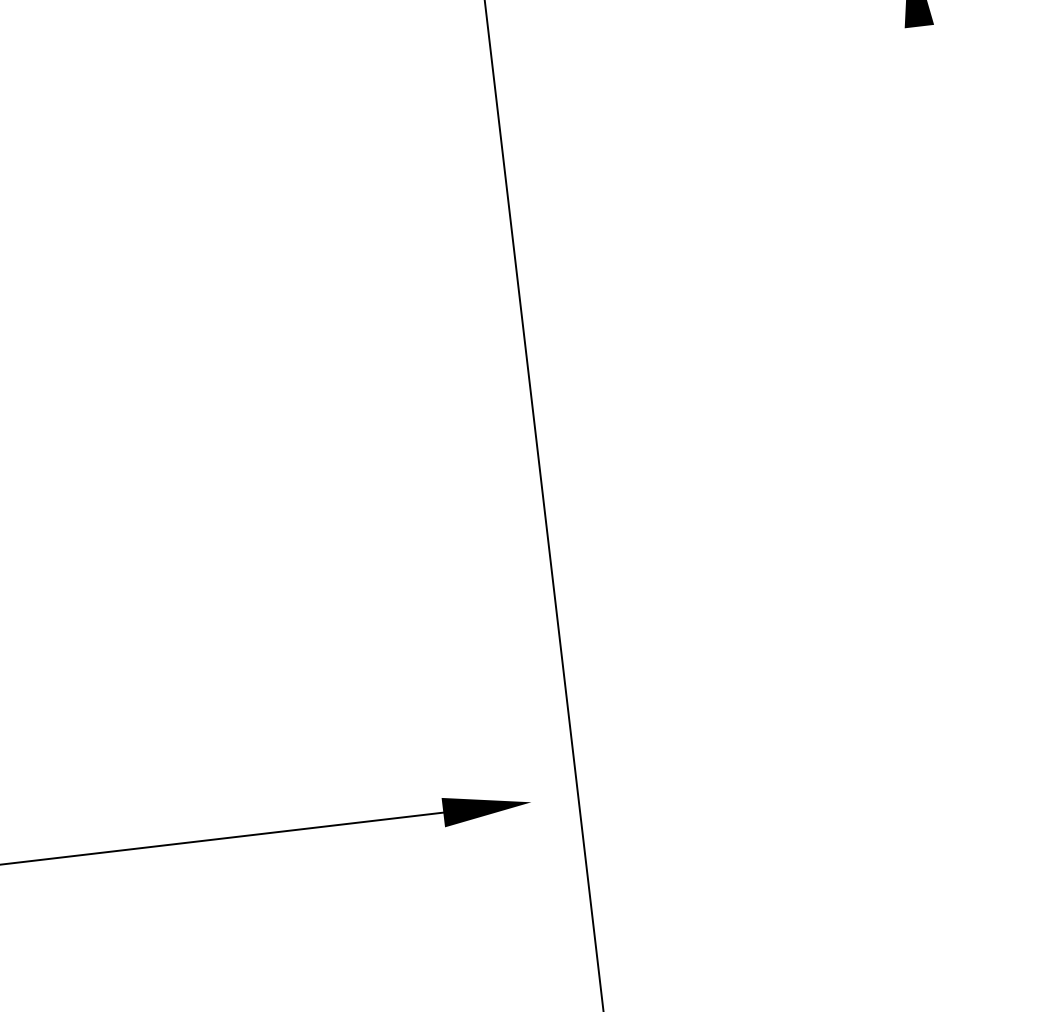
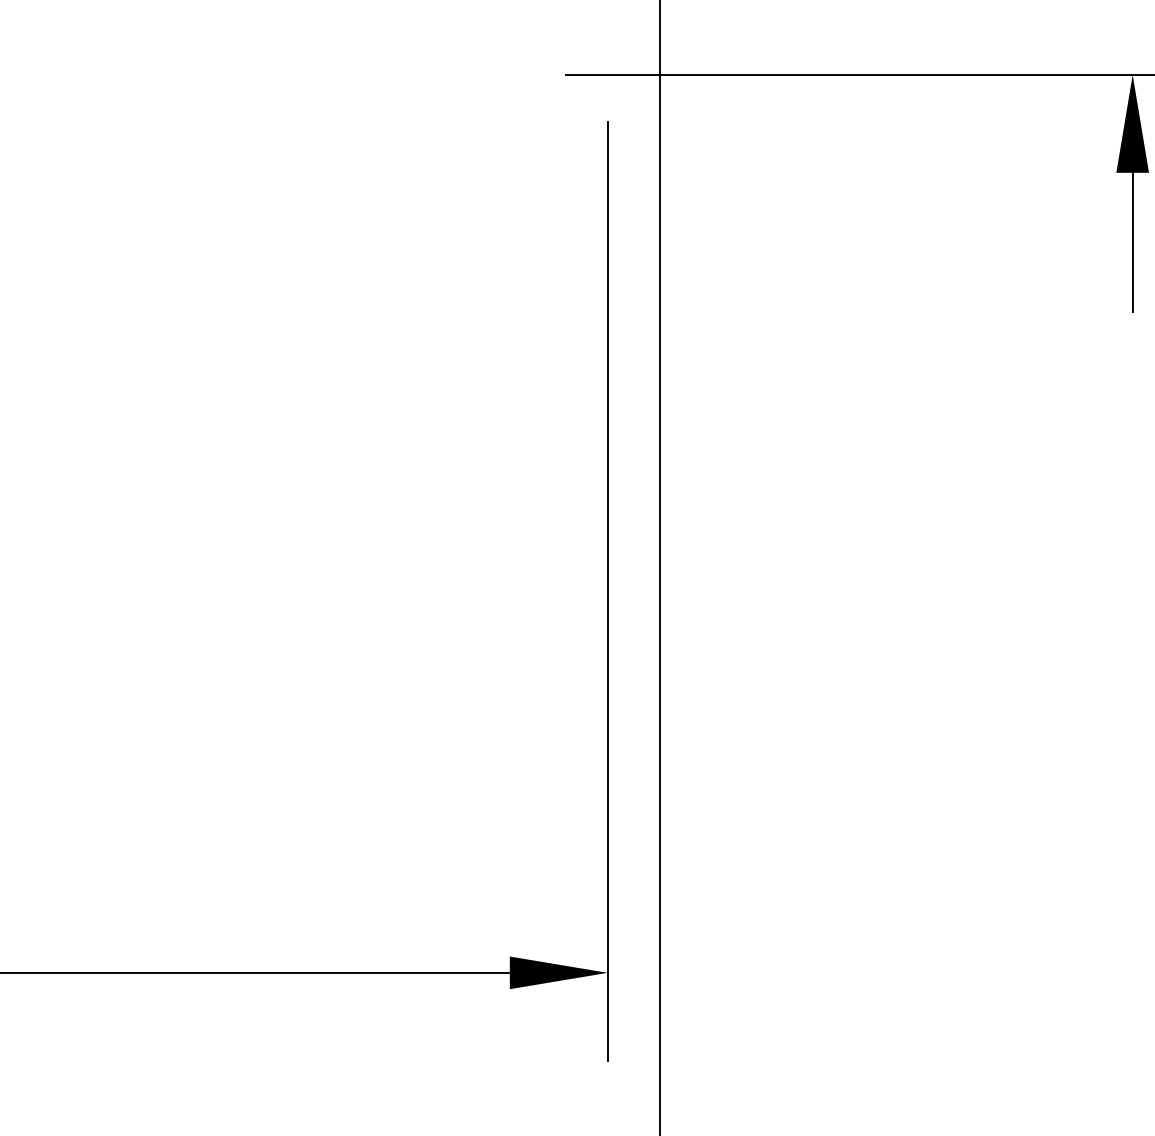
line: (926, 89) -> (1132, 242), added
line: (490, 459) -> (607, 591), added

